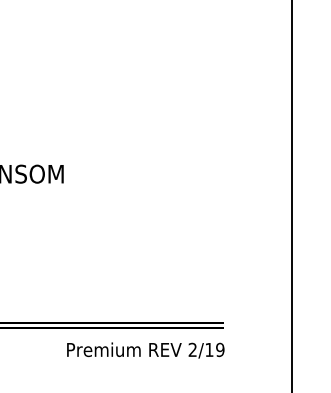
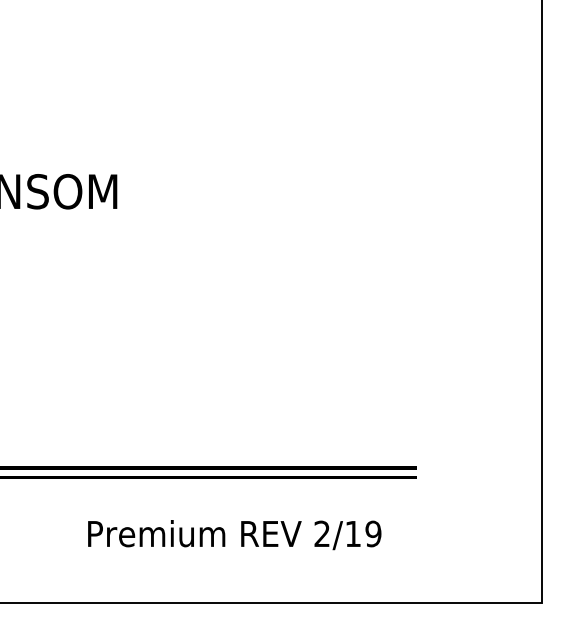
text: (145, 350) -> (234, 535), moved

